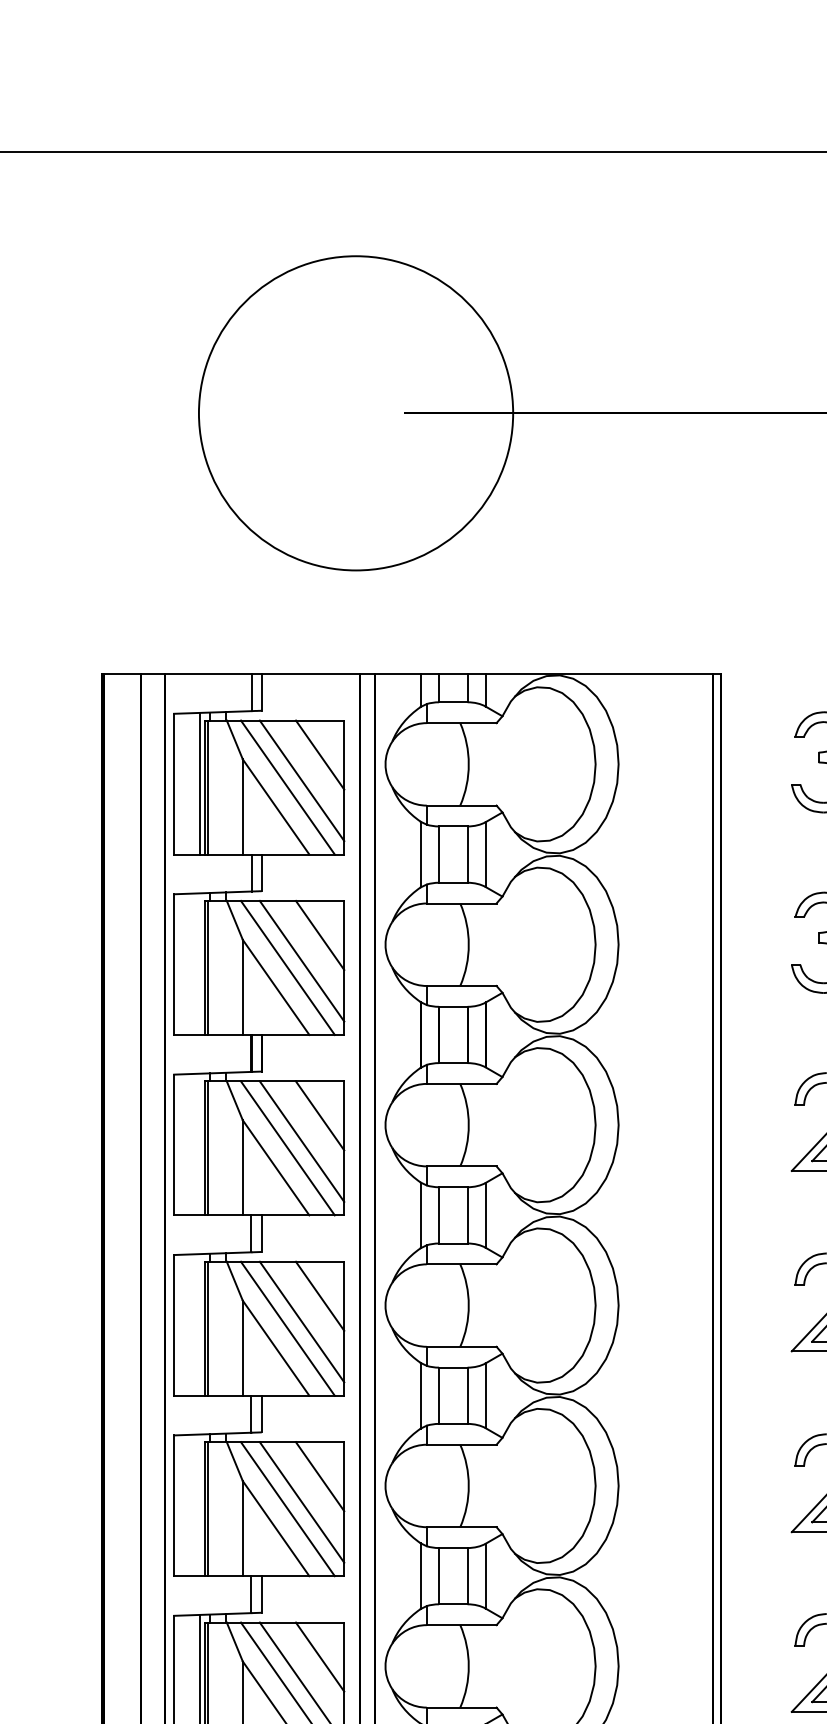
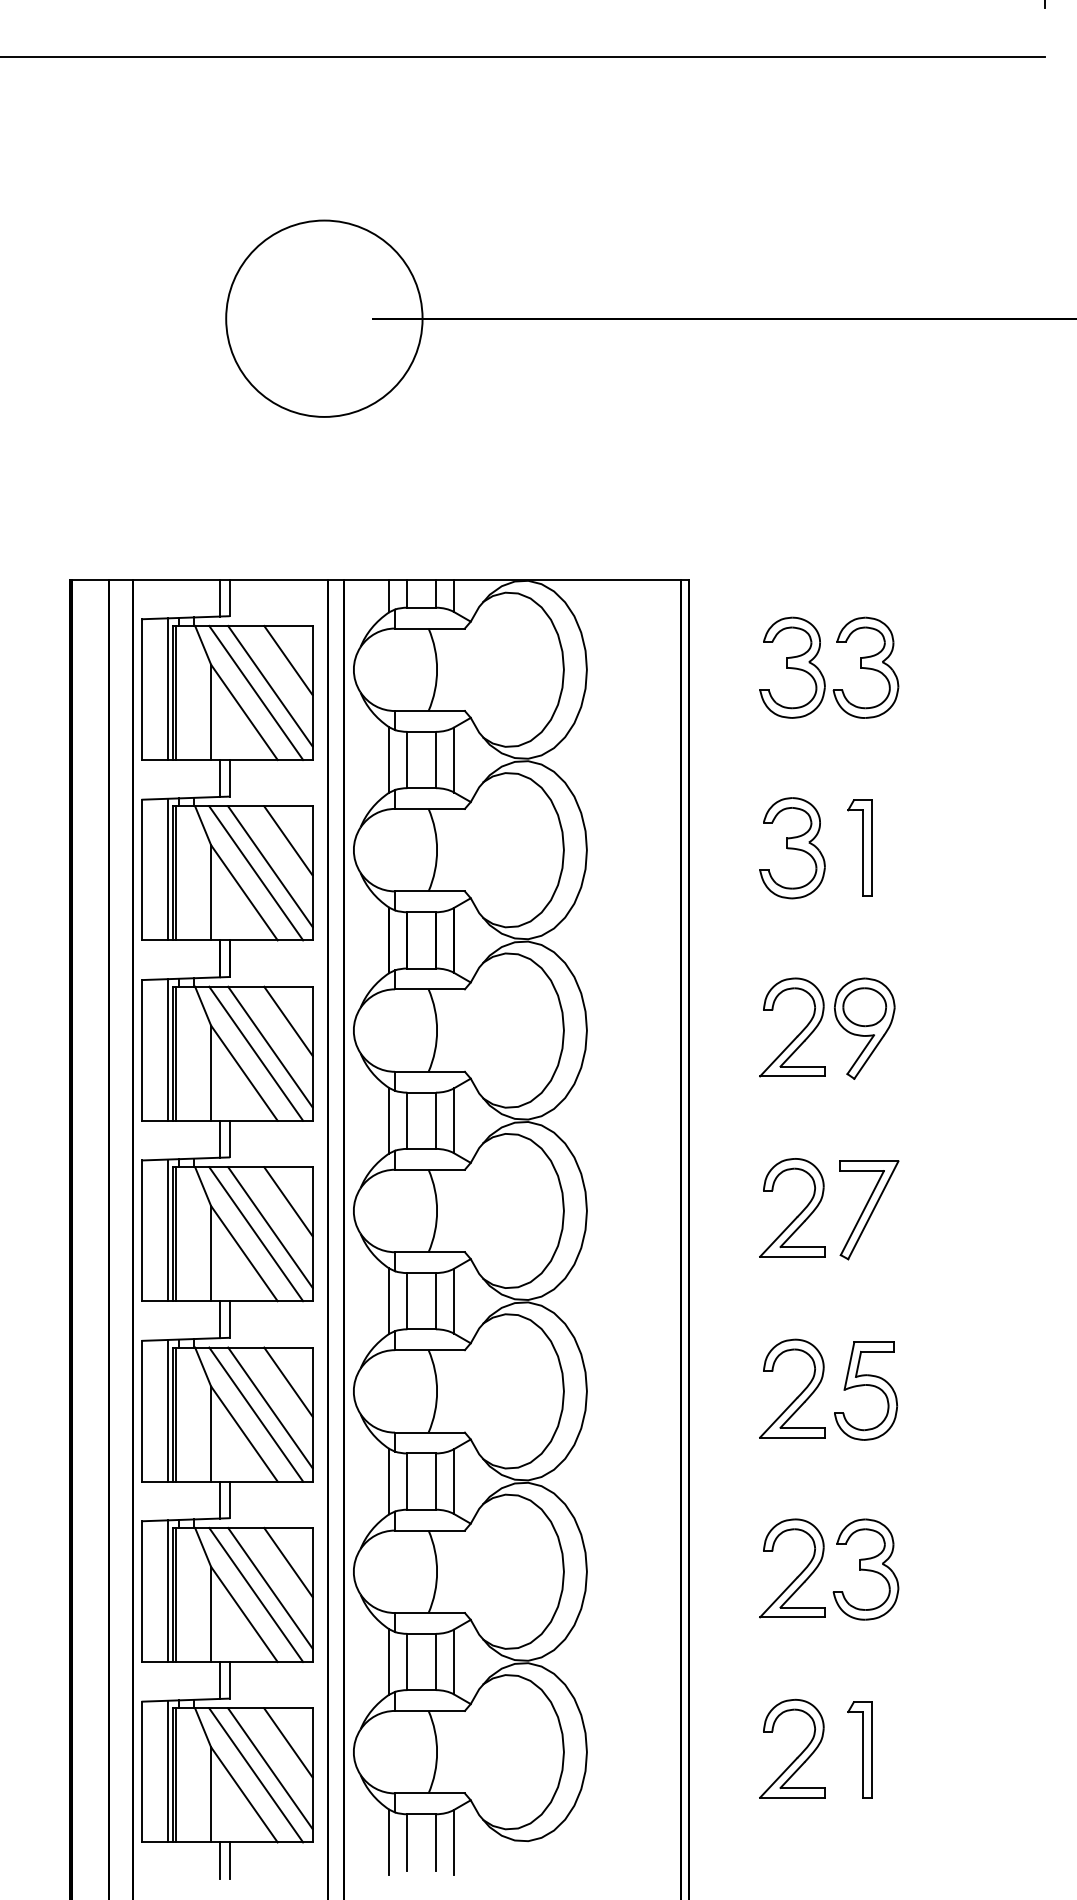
circle: (356, 413) -> (324, 318), size x0.62
line: (200, 964) -> (168, 869), added
line: (200, 1144) -> (168, 1049), added
line: (200, 1325) -> (168, 1230), added
line: (200, 1505) -> (168, 1410), added

